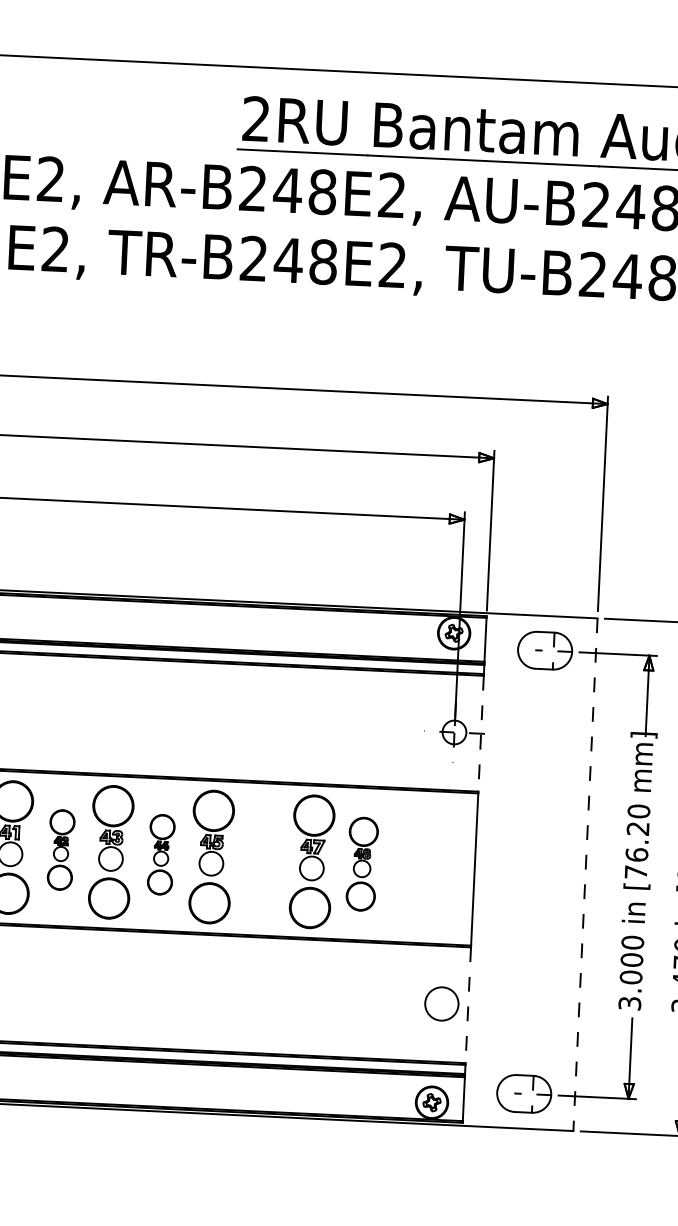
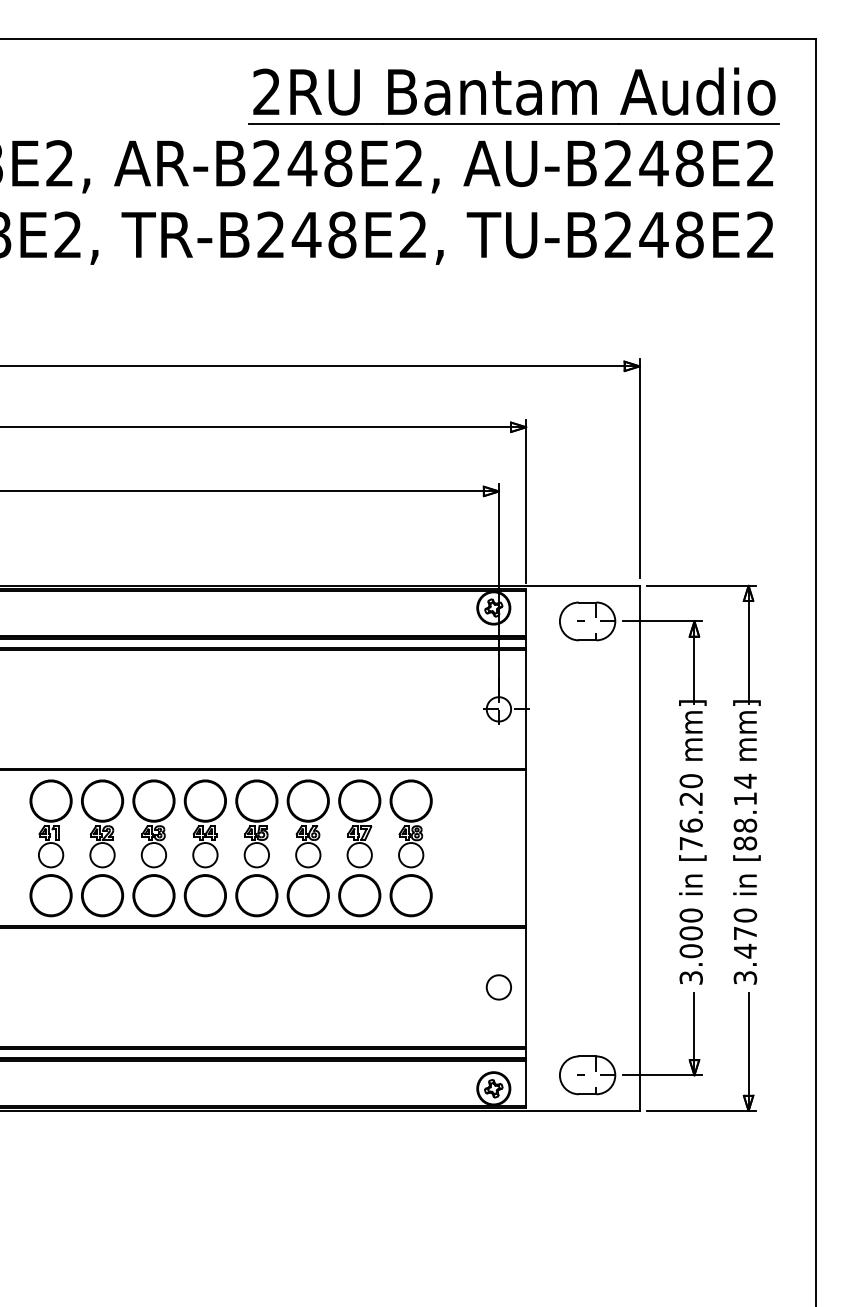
line: (481, 733) -> (526, 709), dashed -> solid
part: (60, 850) -> (102, 848), size x1.67
part: (160, 854) -> (204, 848), size x1.67
part: (261, 859) -> (307, 848), added
part: (361, 864) -> (410, 848), size x1.43
line: (585, 874) -> (639, 848), dashed -> solid
circle: (441, 1004) -> (498, 987), size x0.71
line: (468, 1005) -> (526, 987), dashed -> solid

